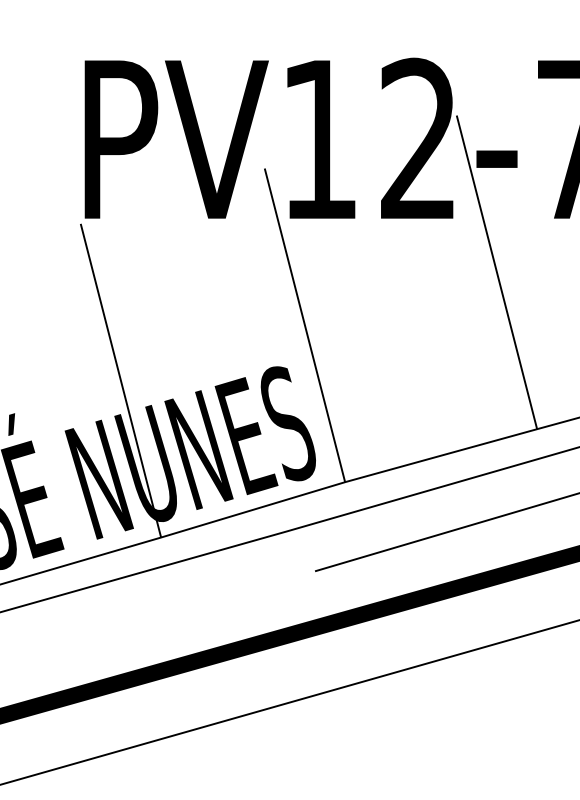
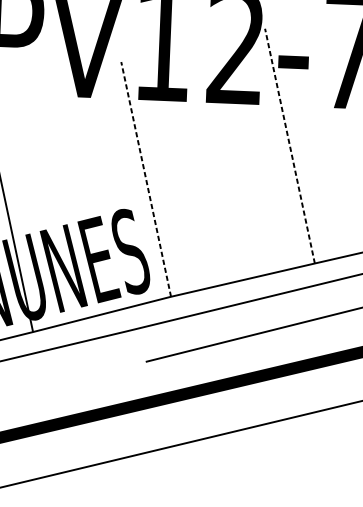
line: (496, 272) -> (289, 146), solid -> dashed
line: (304, 325) -> (145, 179), solid -> dashed

